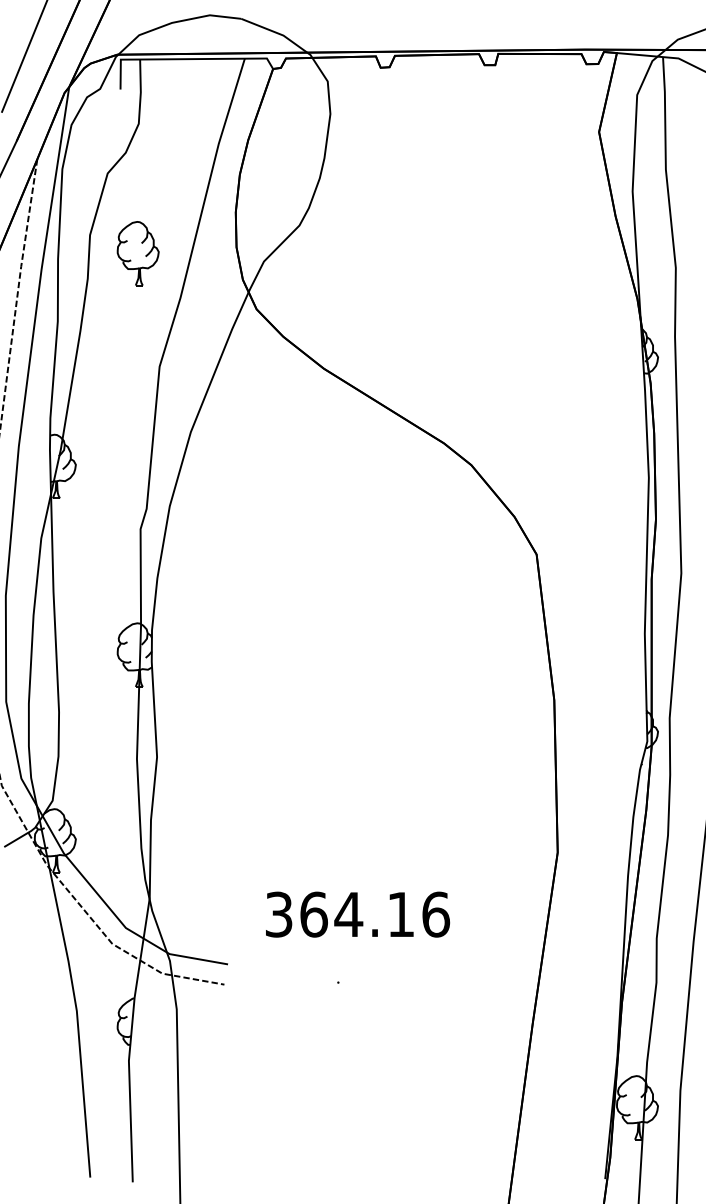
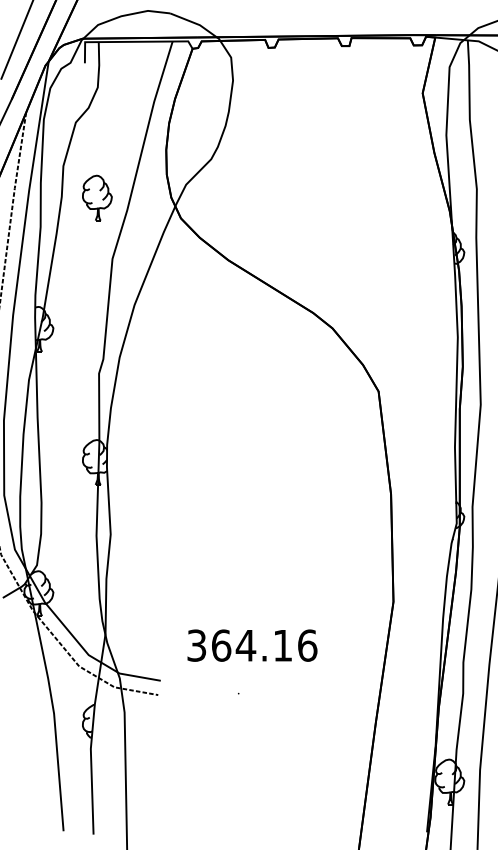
part: (138, 252) -> (97, 197), moved

